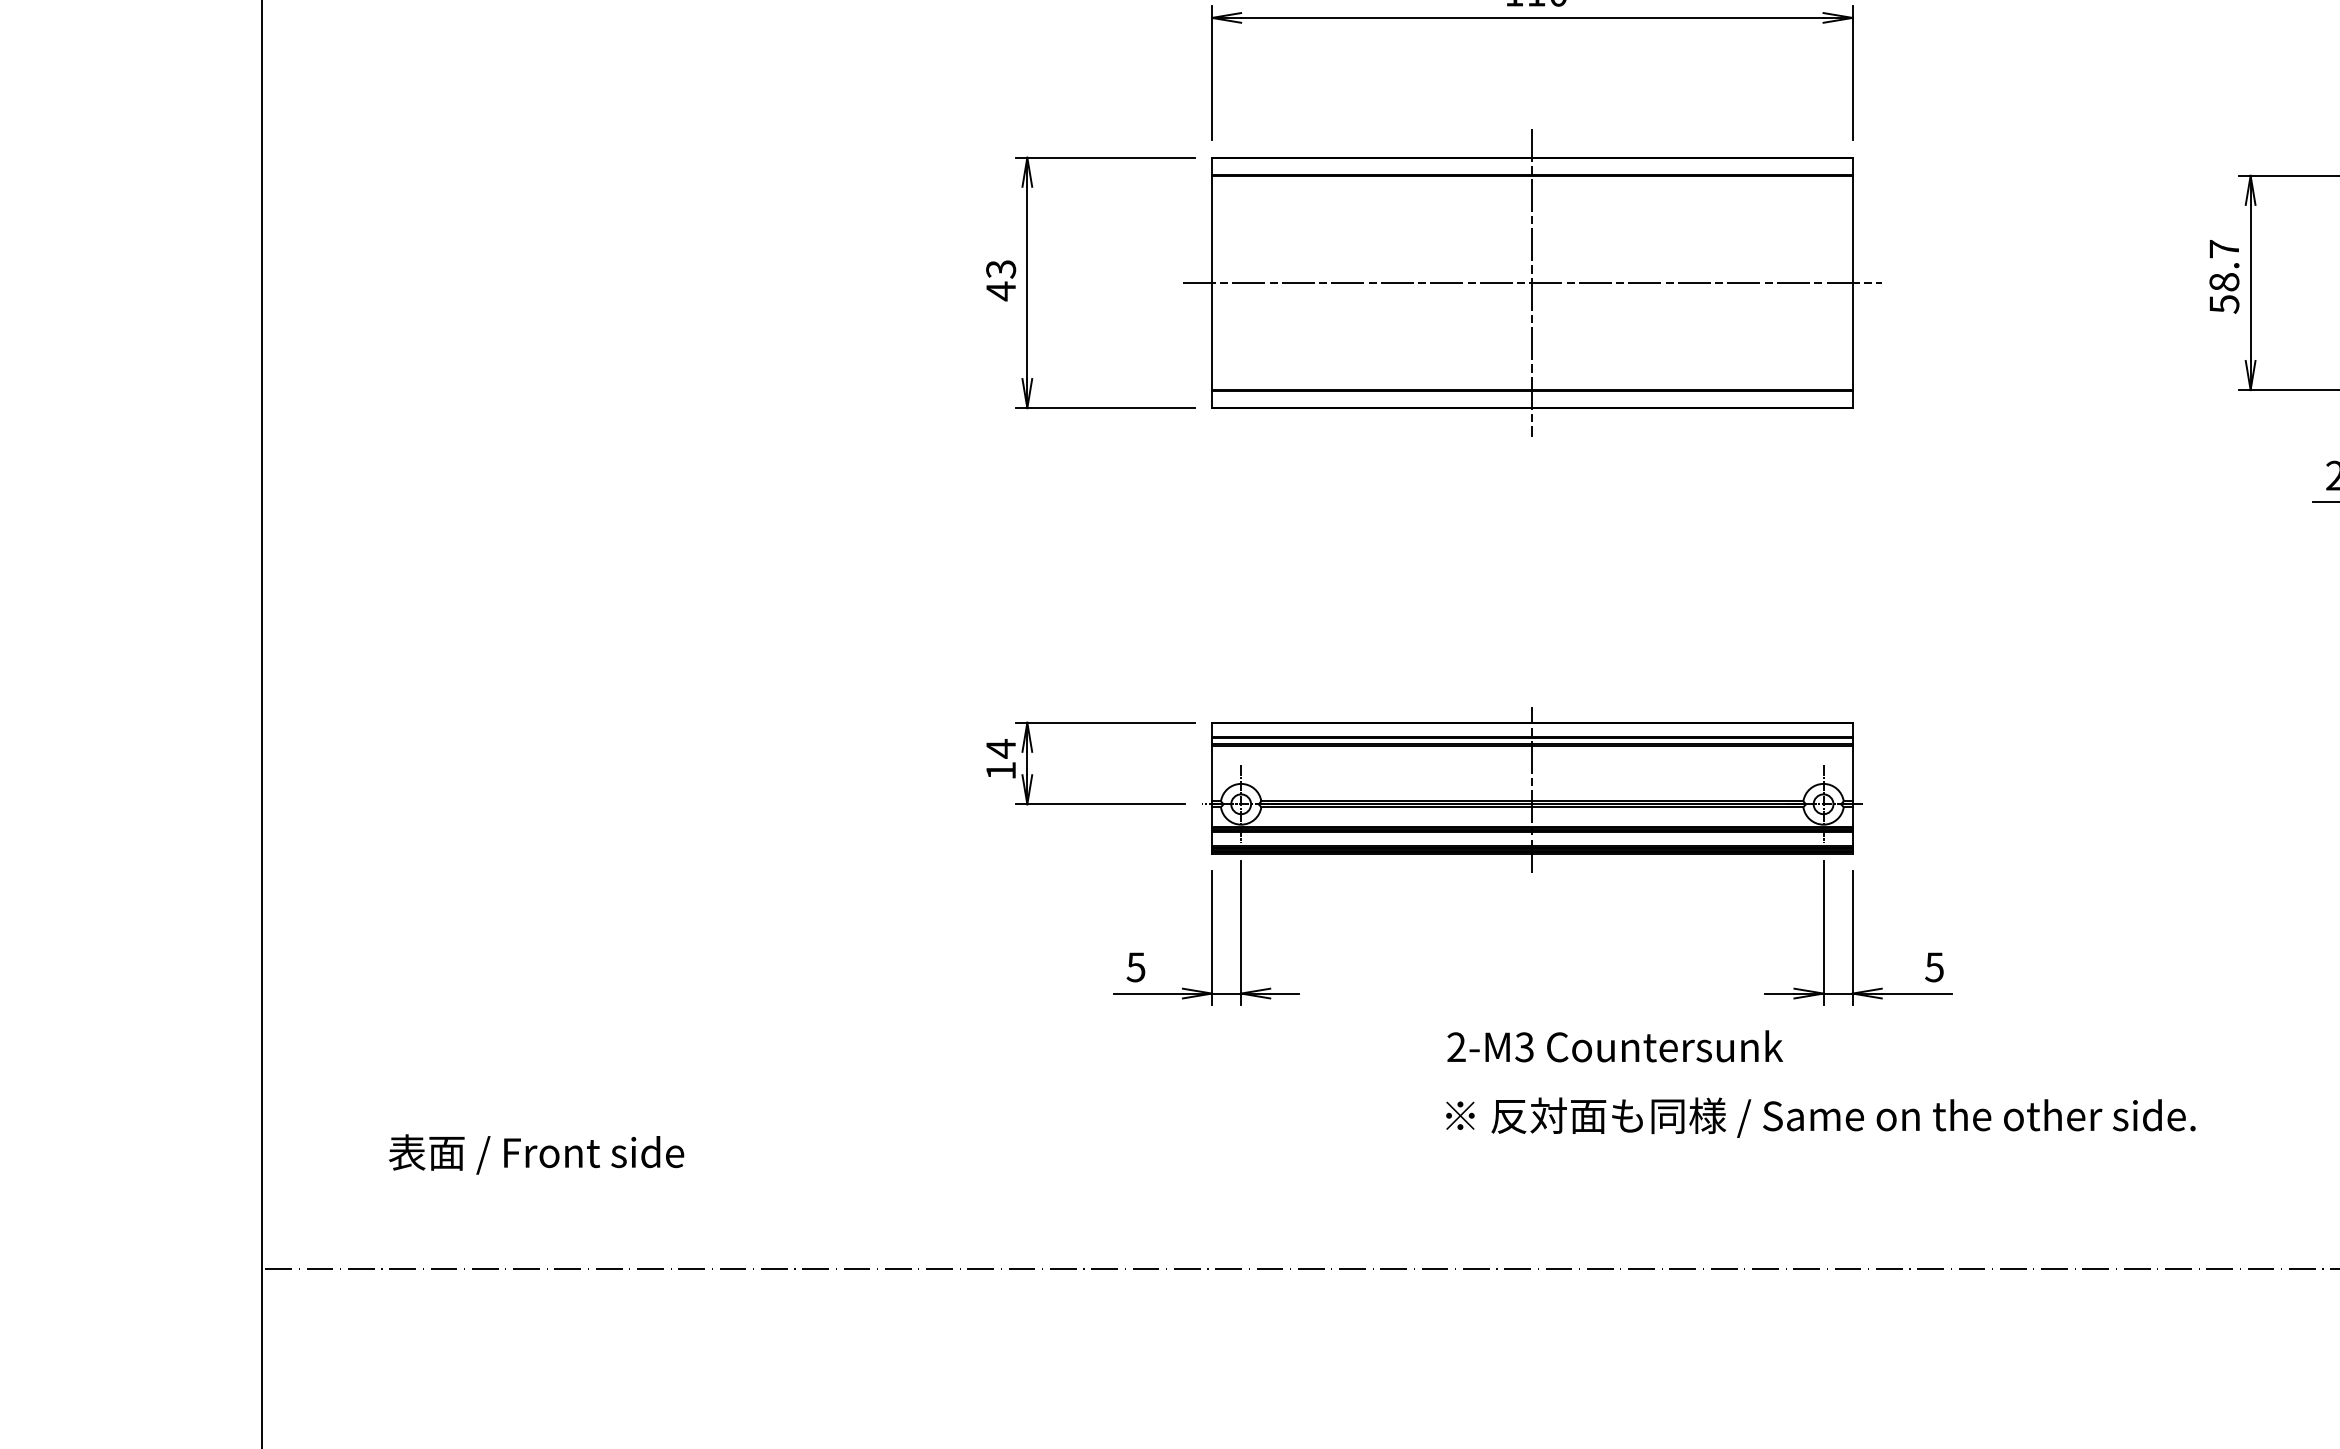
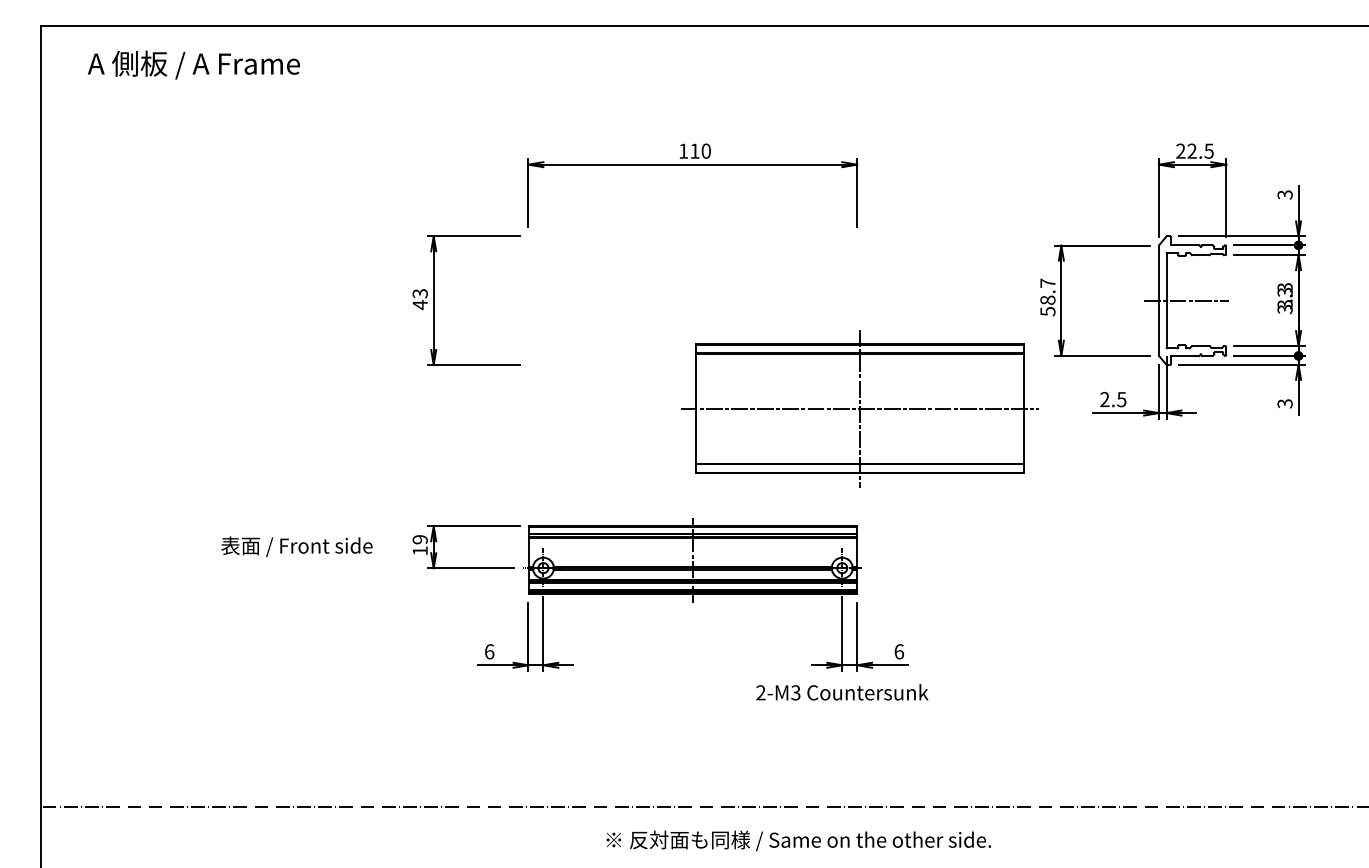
part: (1531, 282) -> (859, 408), moved
text: (999, 748) -> (419, 539), 14 -> 19
text: (1136, 966) -> (489, 651), 5 -> 6
text: (1935, 966) -> (899, 651), 5 -> 6
text: (1615, 1046) -> (842, 692), moved
text: (1820, 1116) -> (798, 840), moved
text: (535, 1153) -> (296, 546), moved

